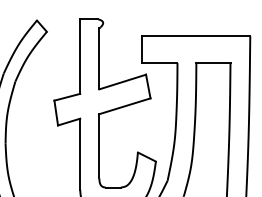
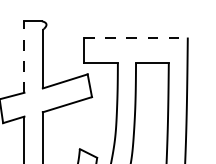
line: (196, 36) -> (136, 37), solid -> dashed
line: (80, 56) -> (24, 56), solid -> dashed

